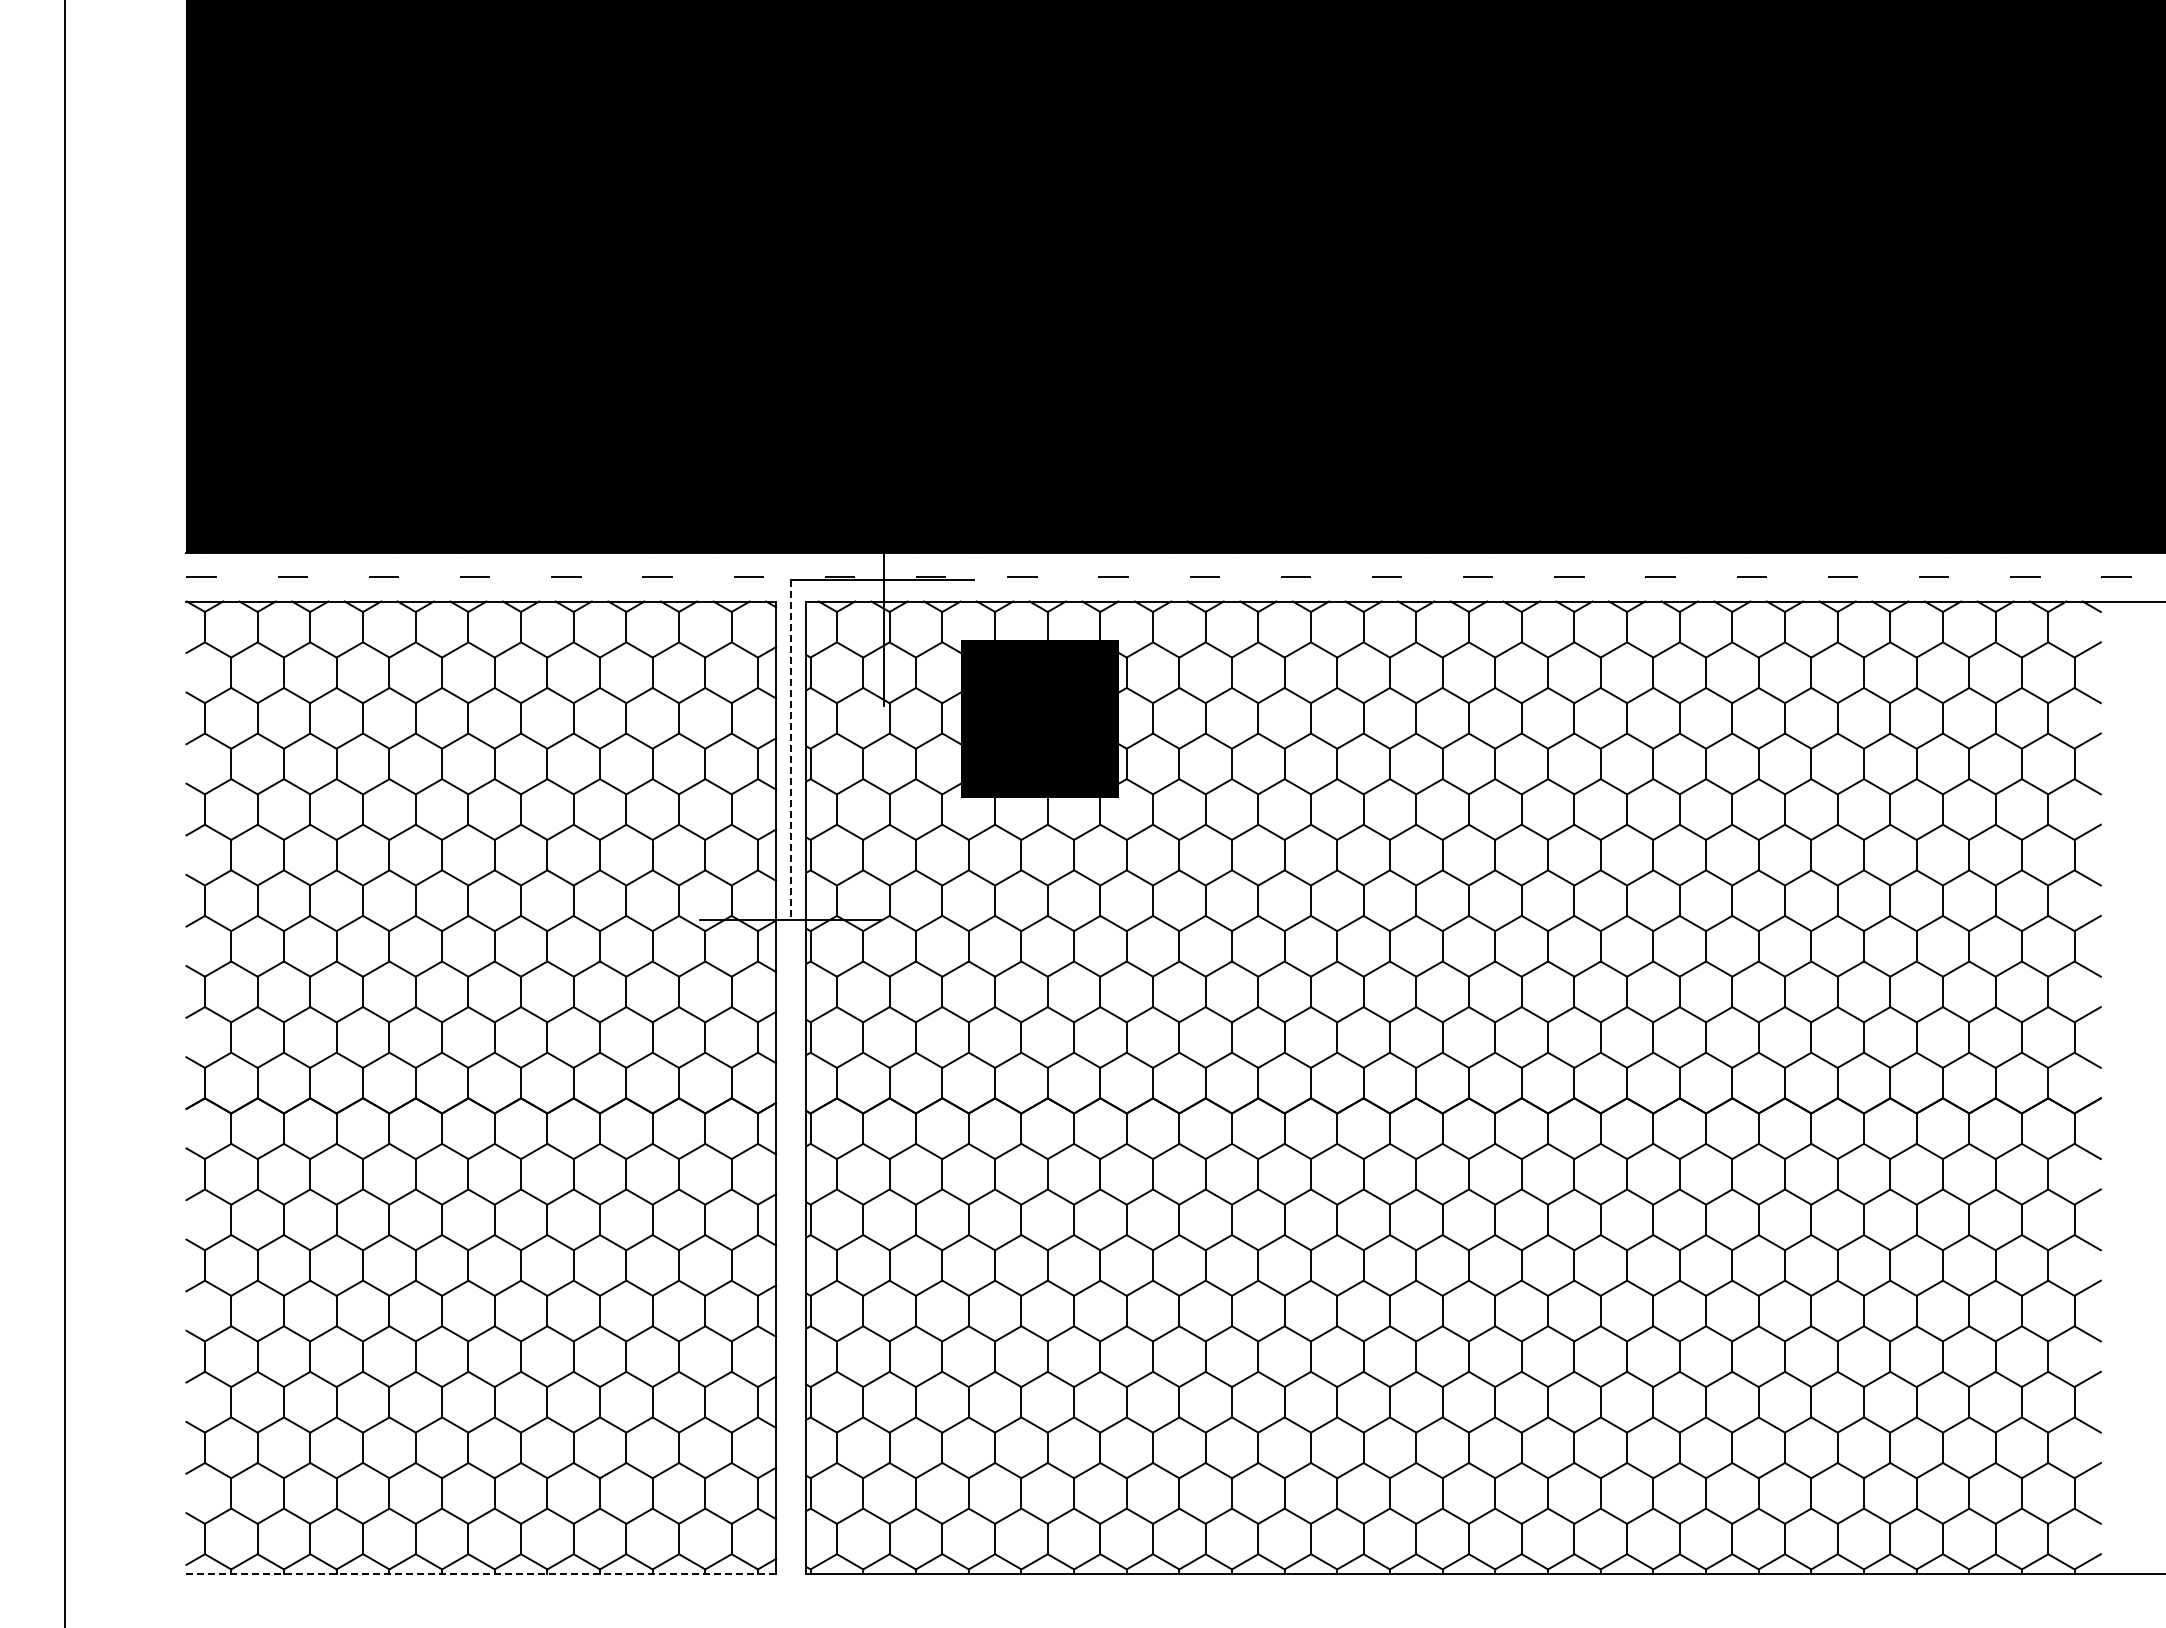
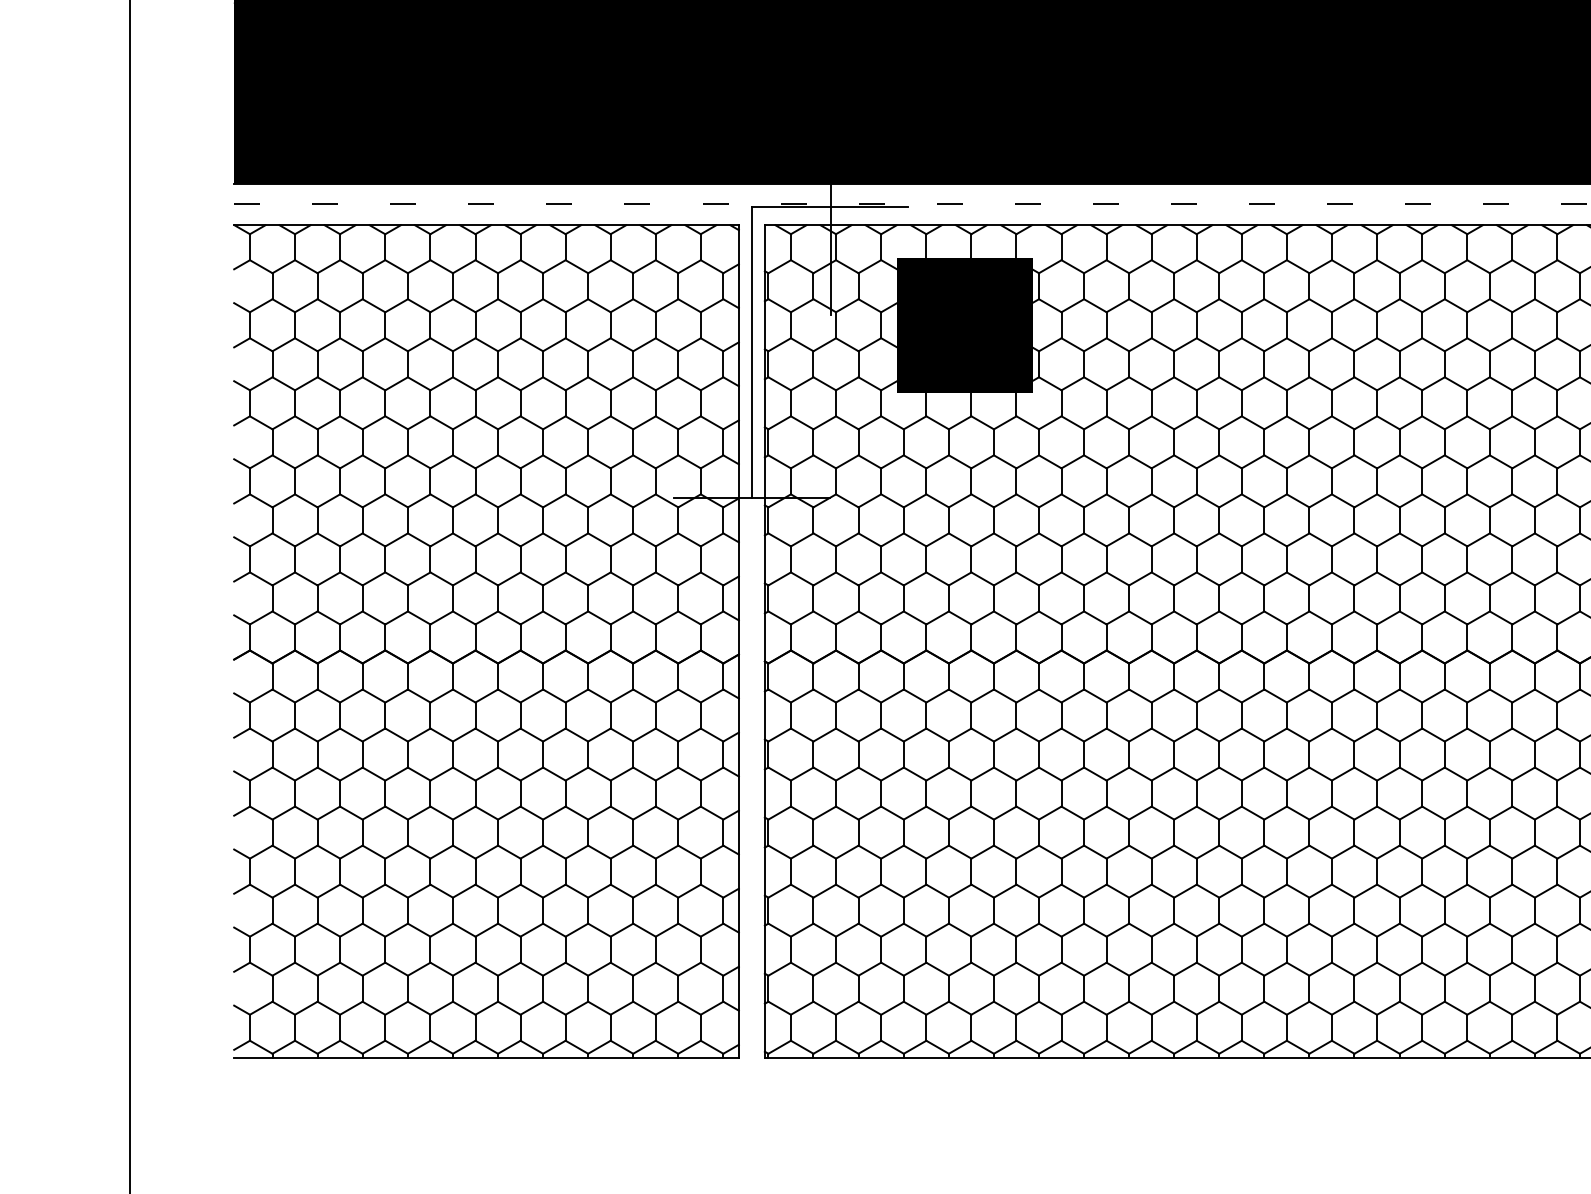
line: (791, 750) -> (752, 352), dashed -> solid
line: (481, 1574) -> (486, 1058), dashed -> solid

